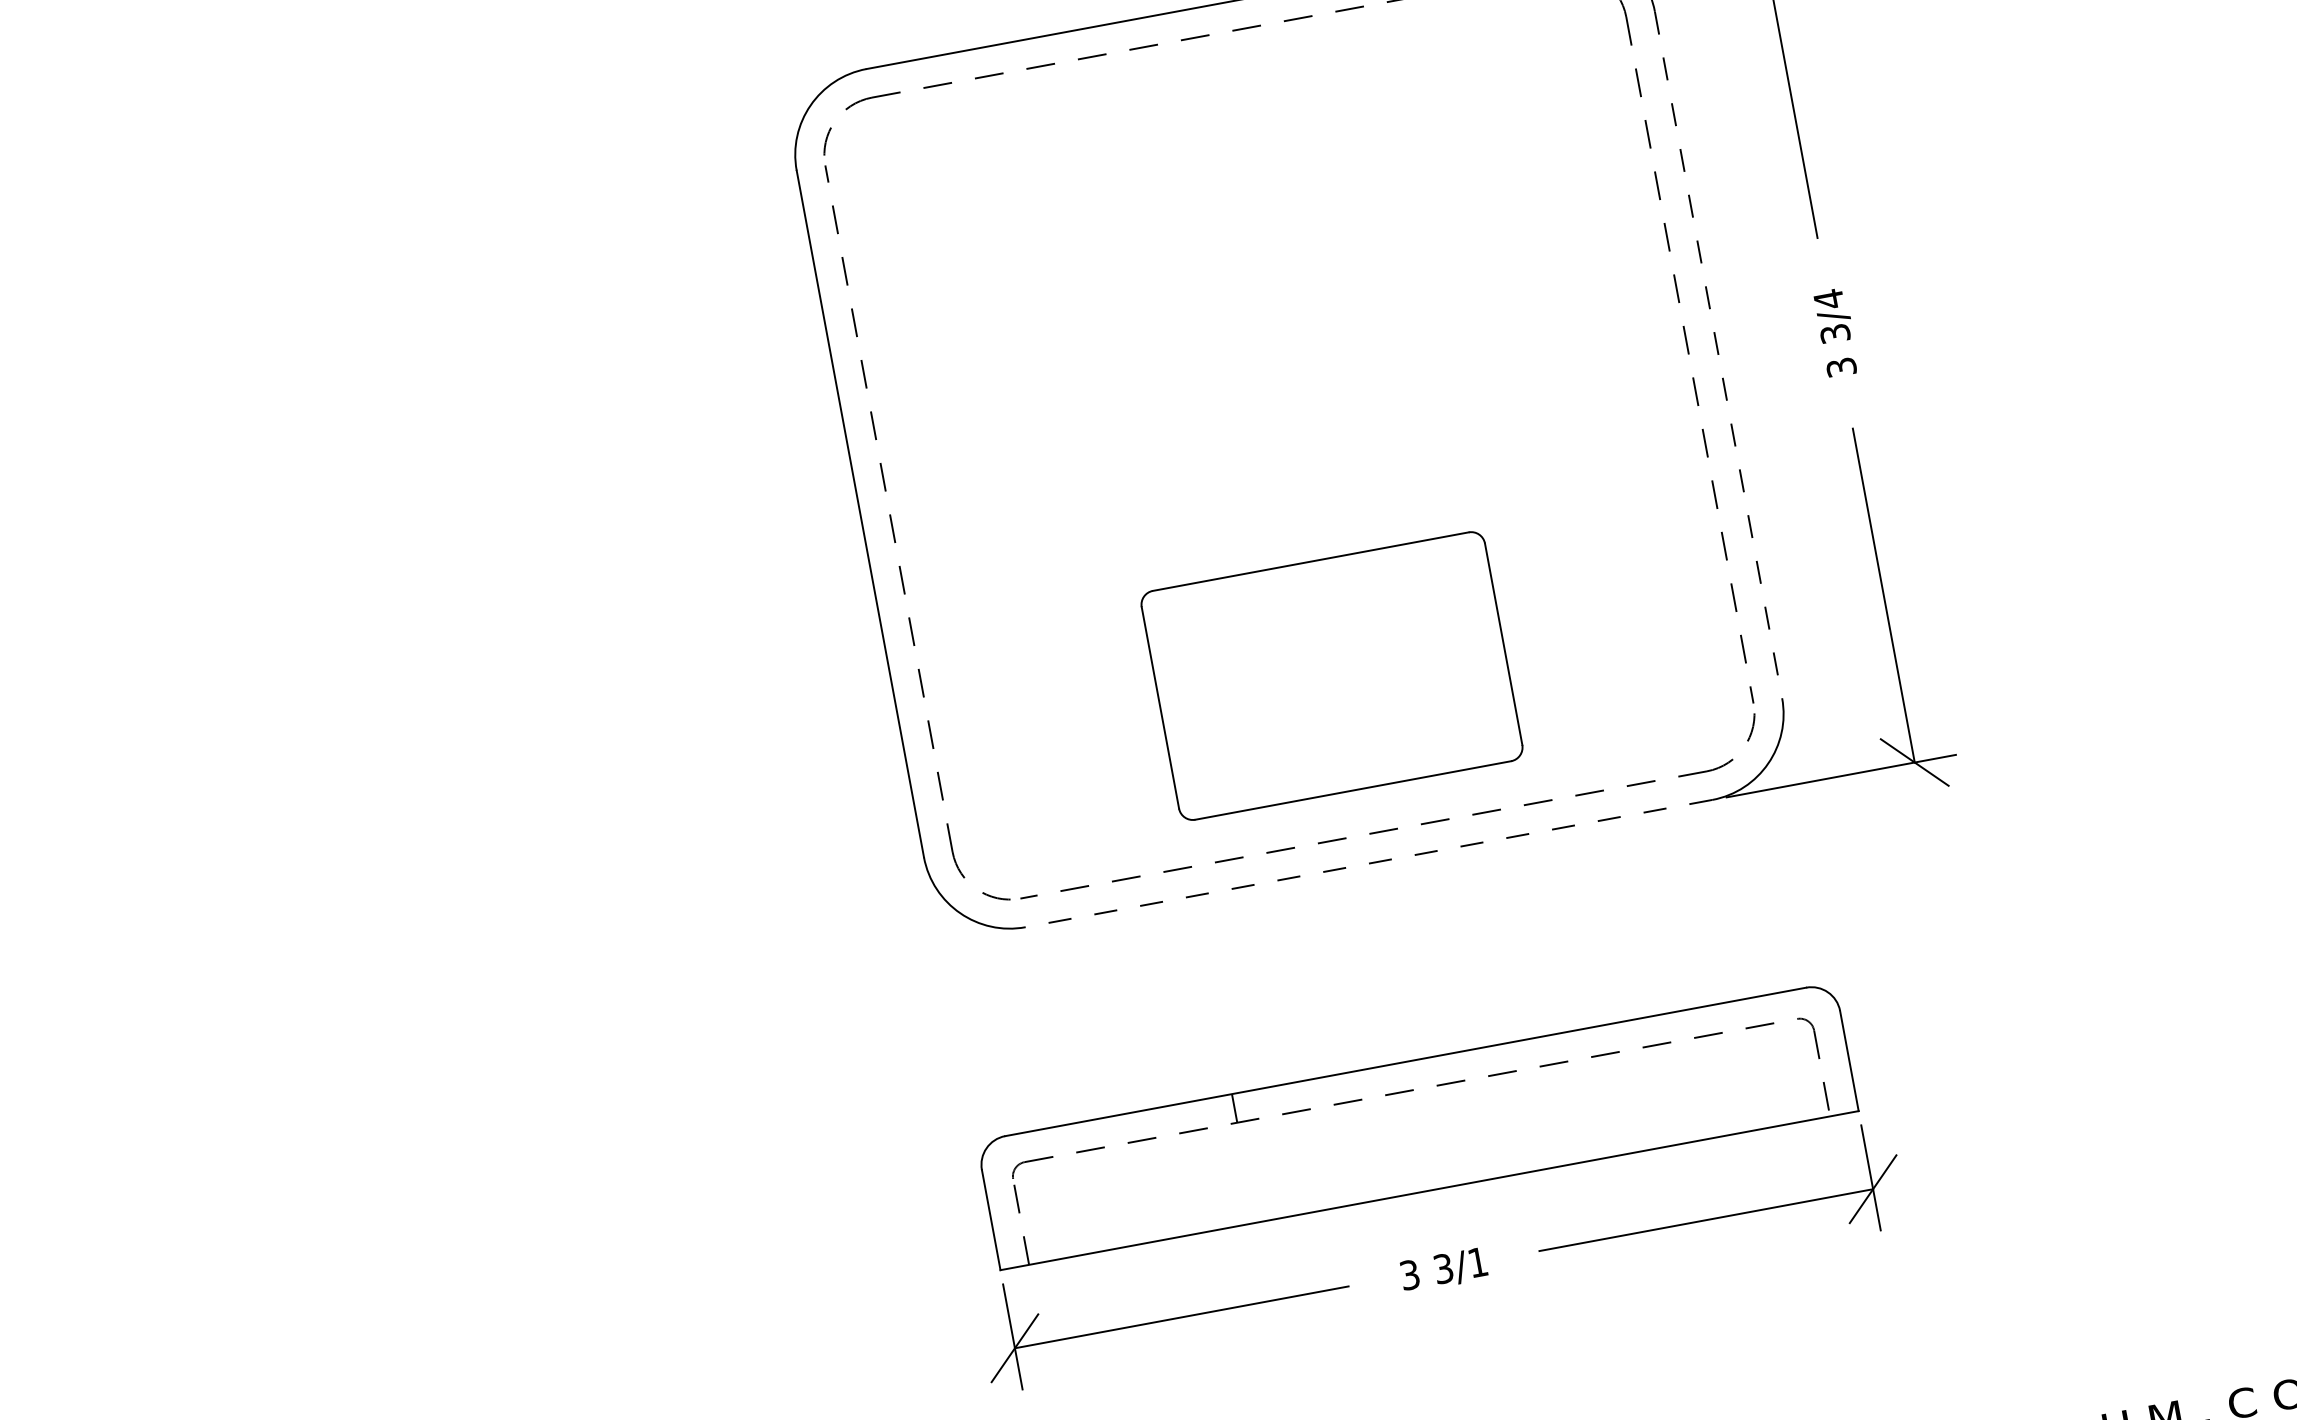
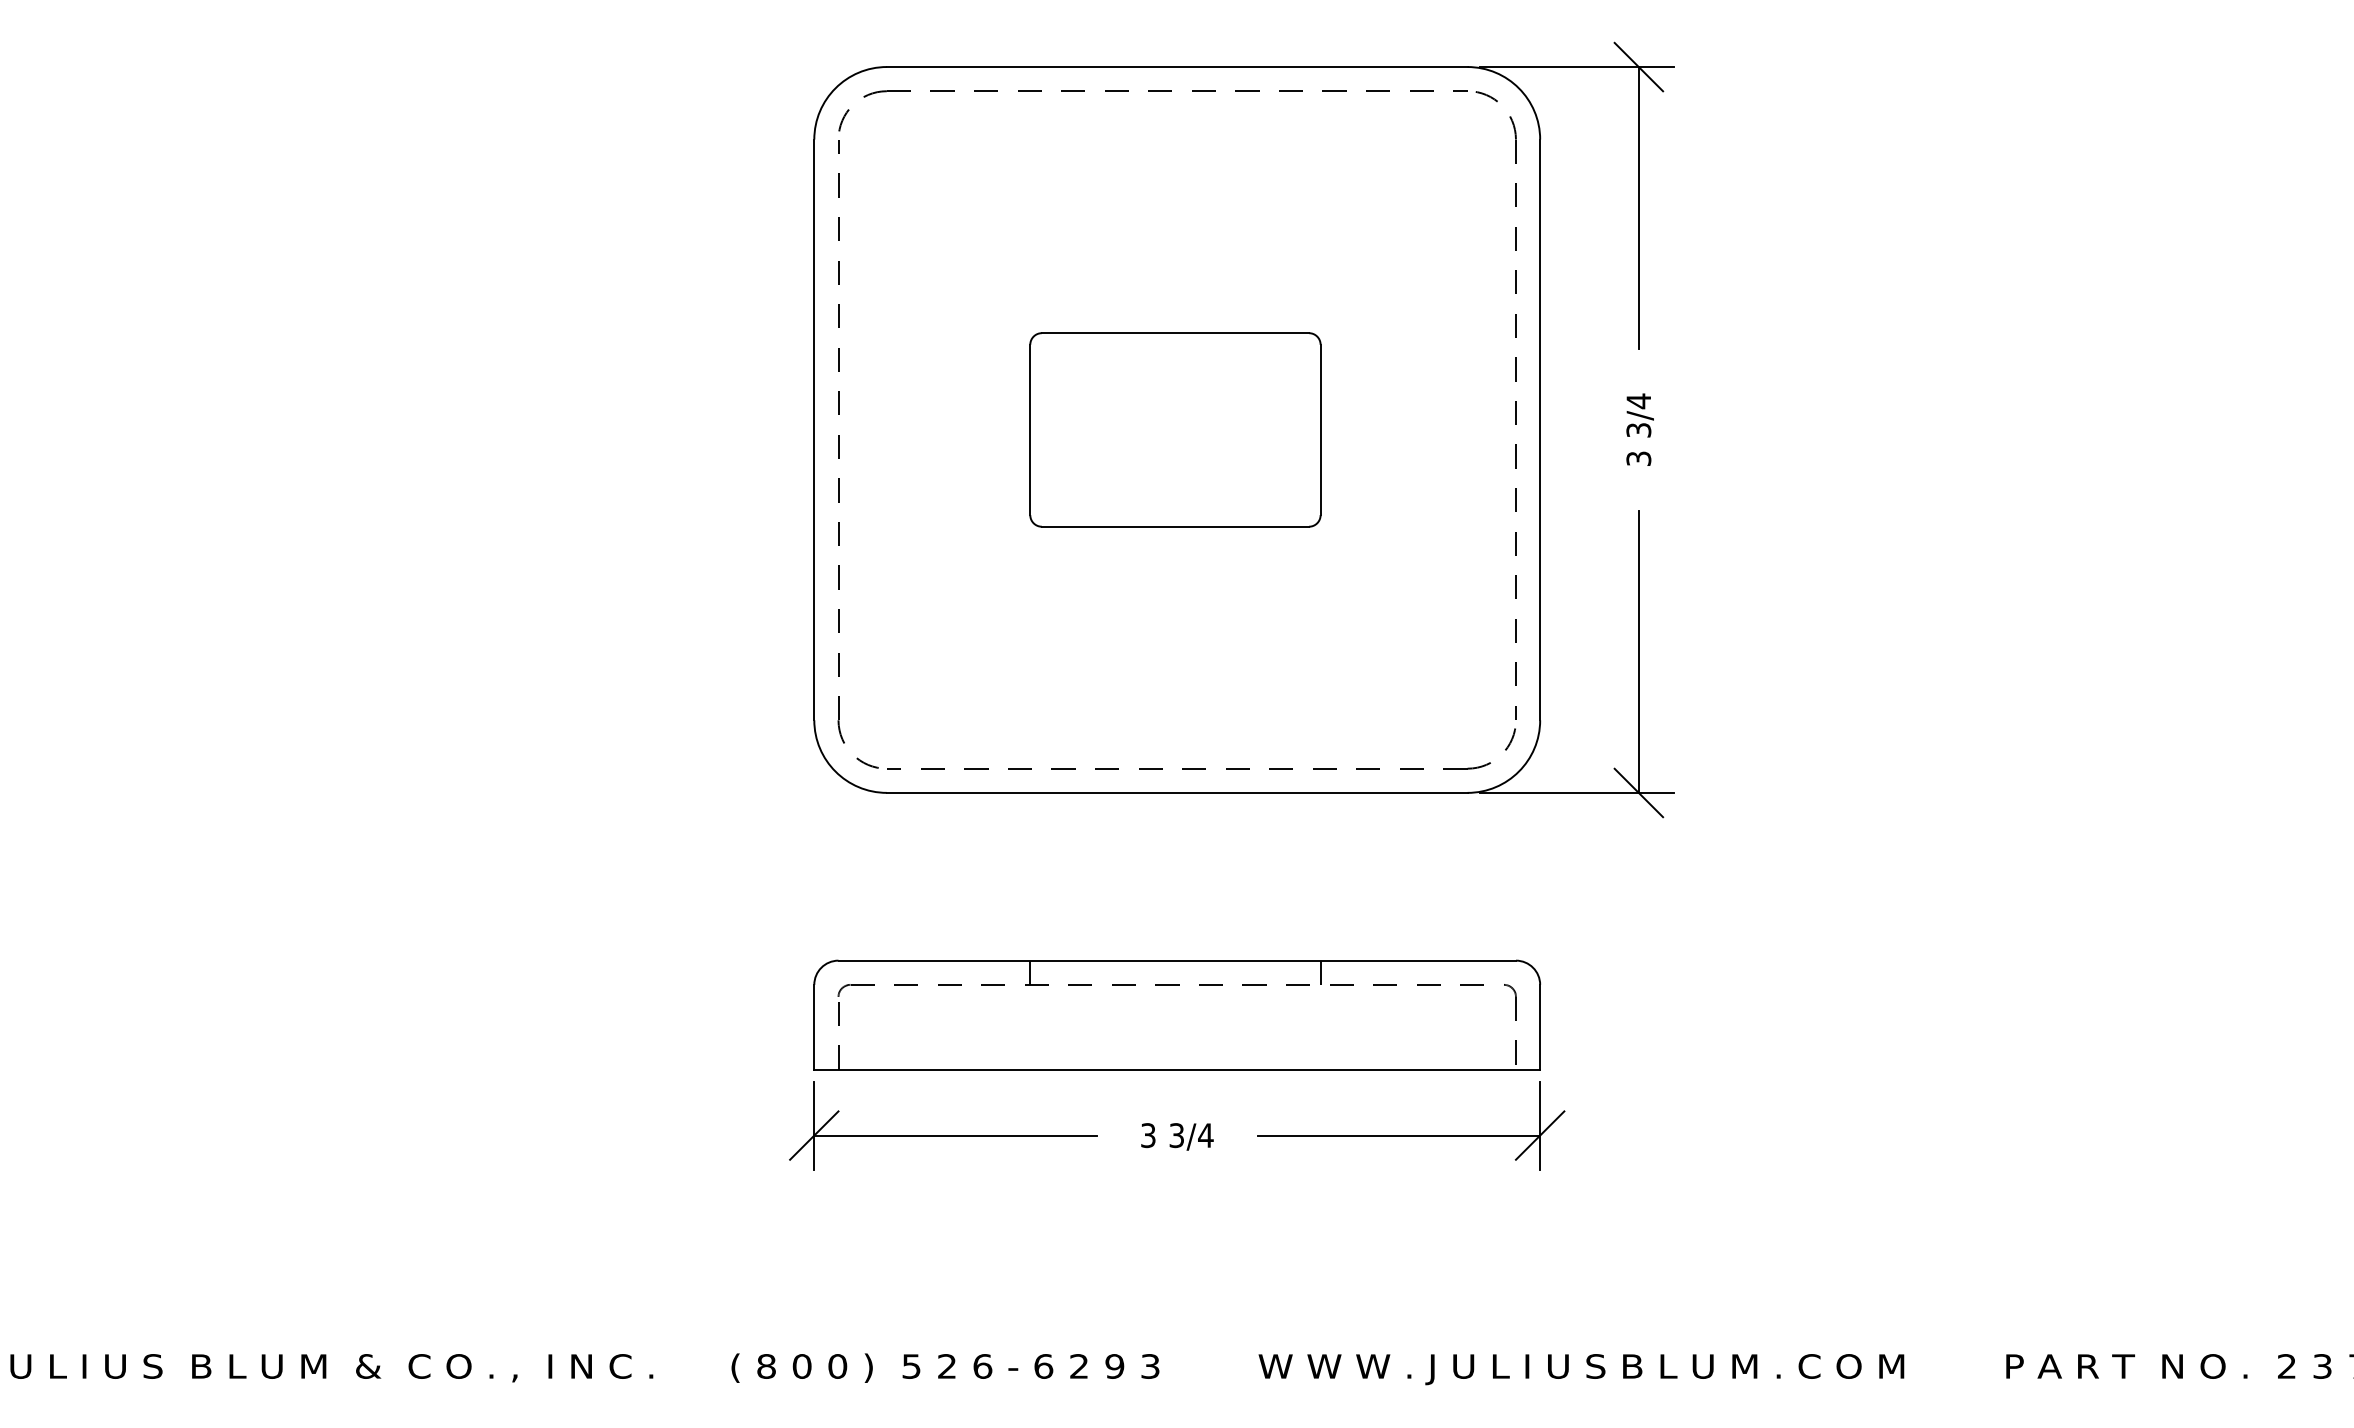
line: (1719, 355) -> (1540, 430), dashed -> solid
part: (1331, 675) -> (1175, 429), moved
line: (1368, 863) -> (1176, 792), dashed -> solid
line: (1577, 1044) -> (1320, 972), added
text: (1477, 1262) -> (1205, 1135), 3/1 -> 3/4

